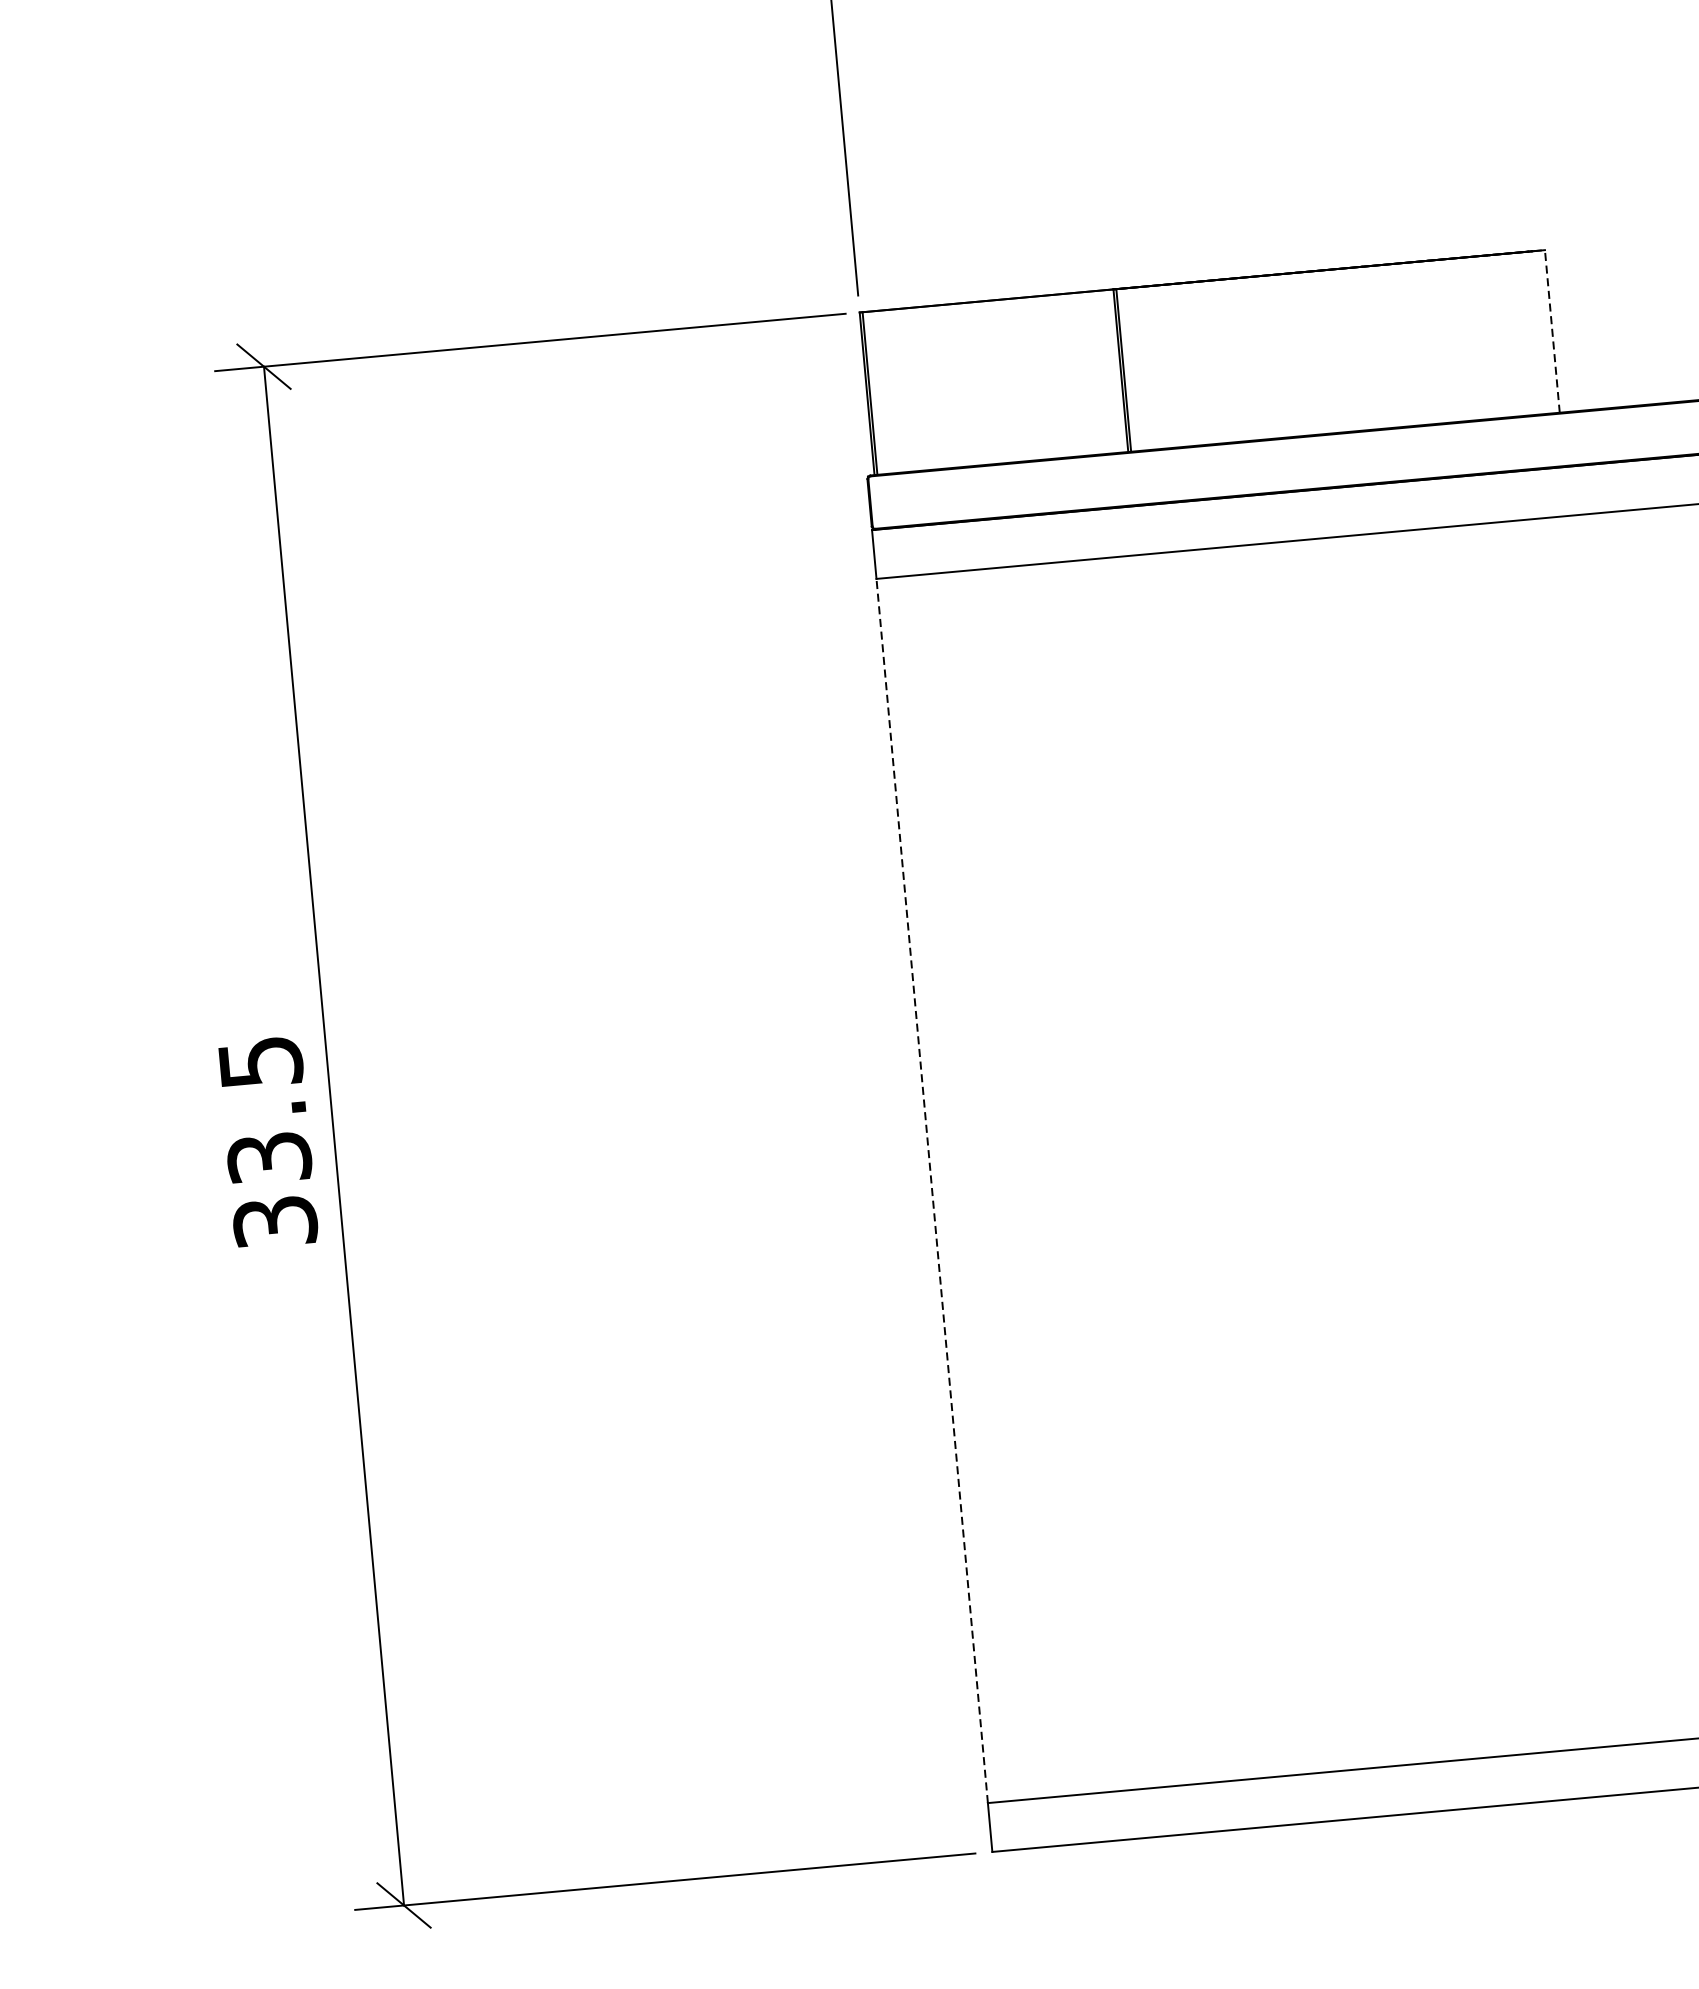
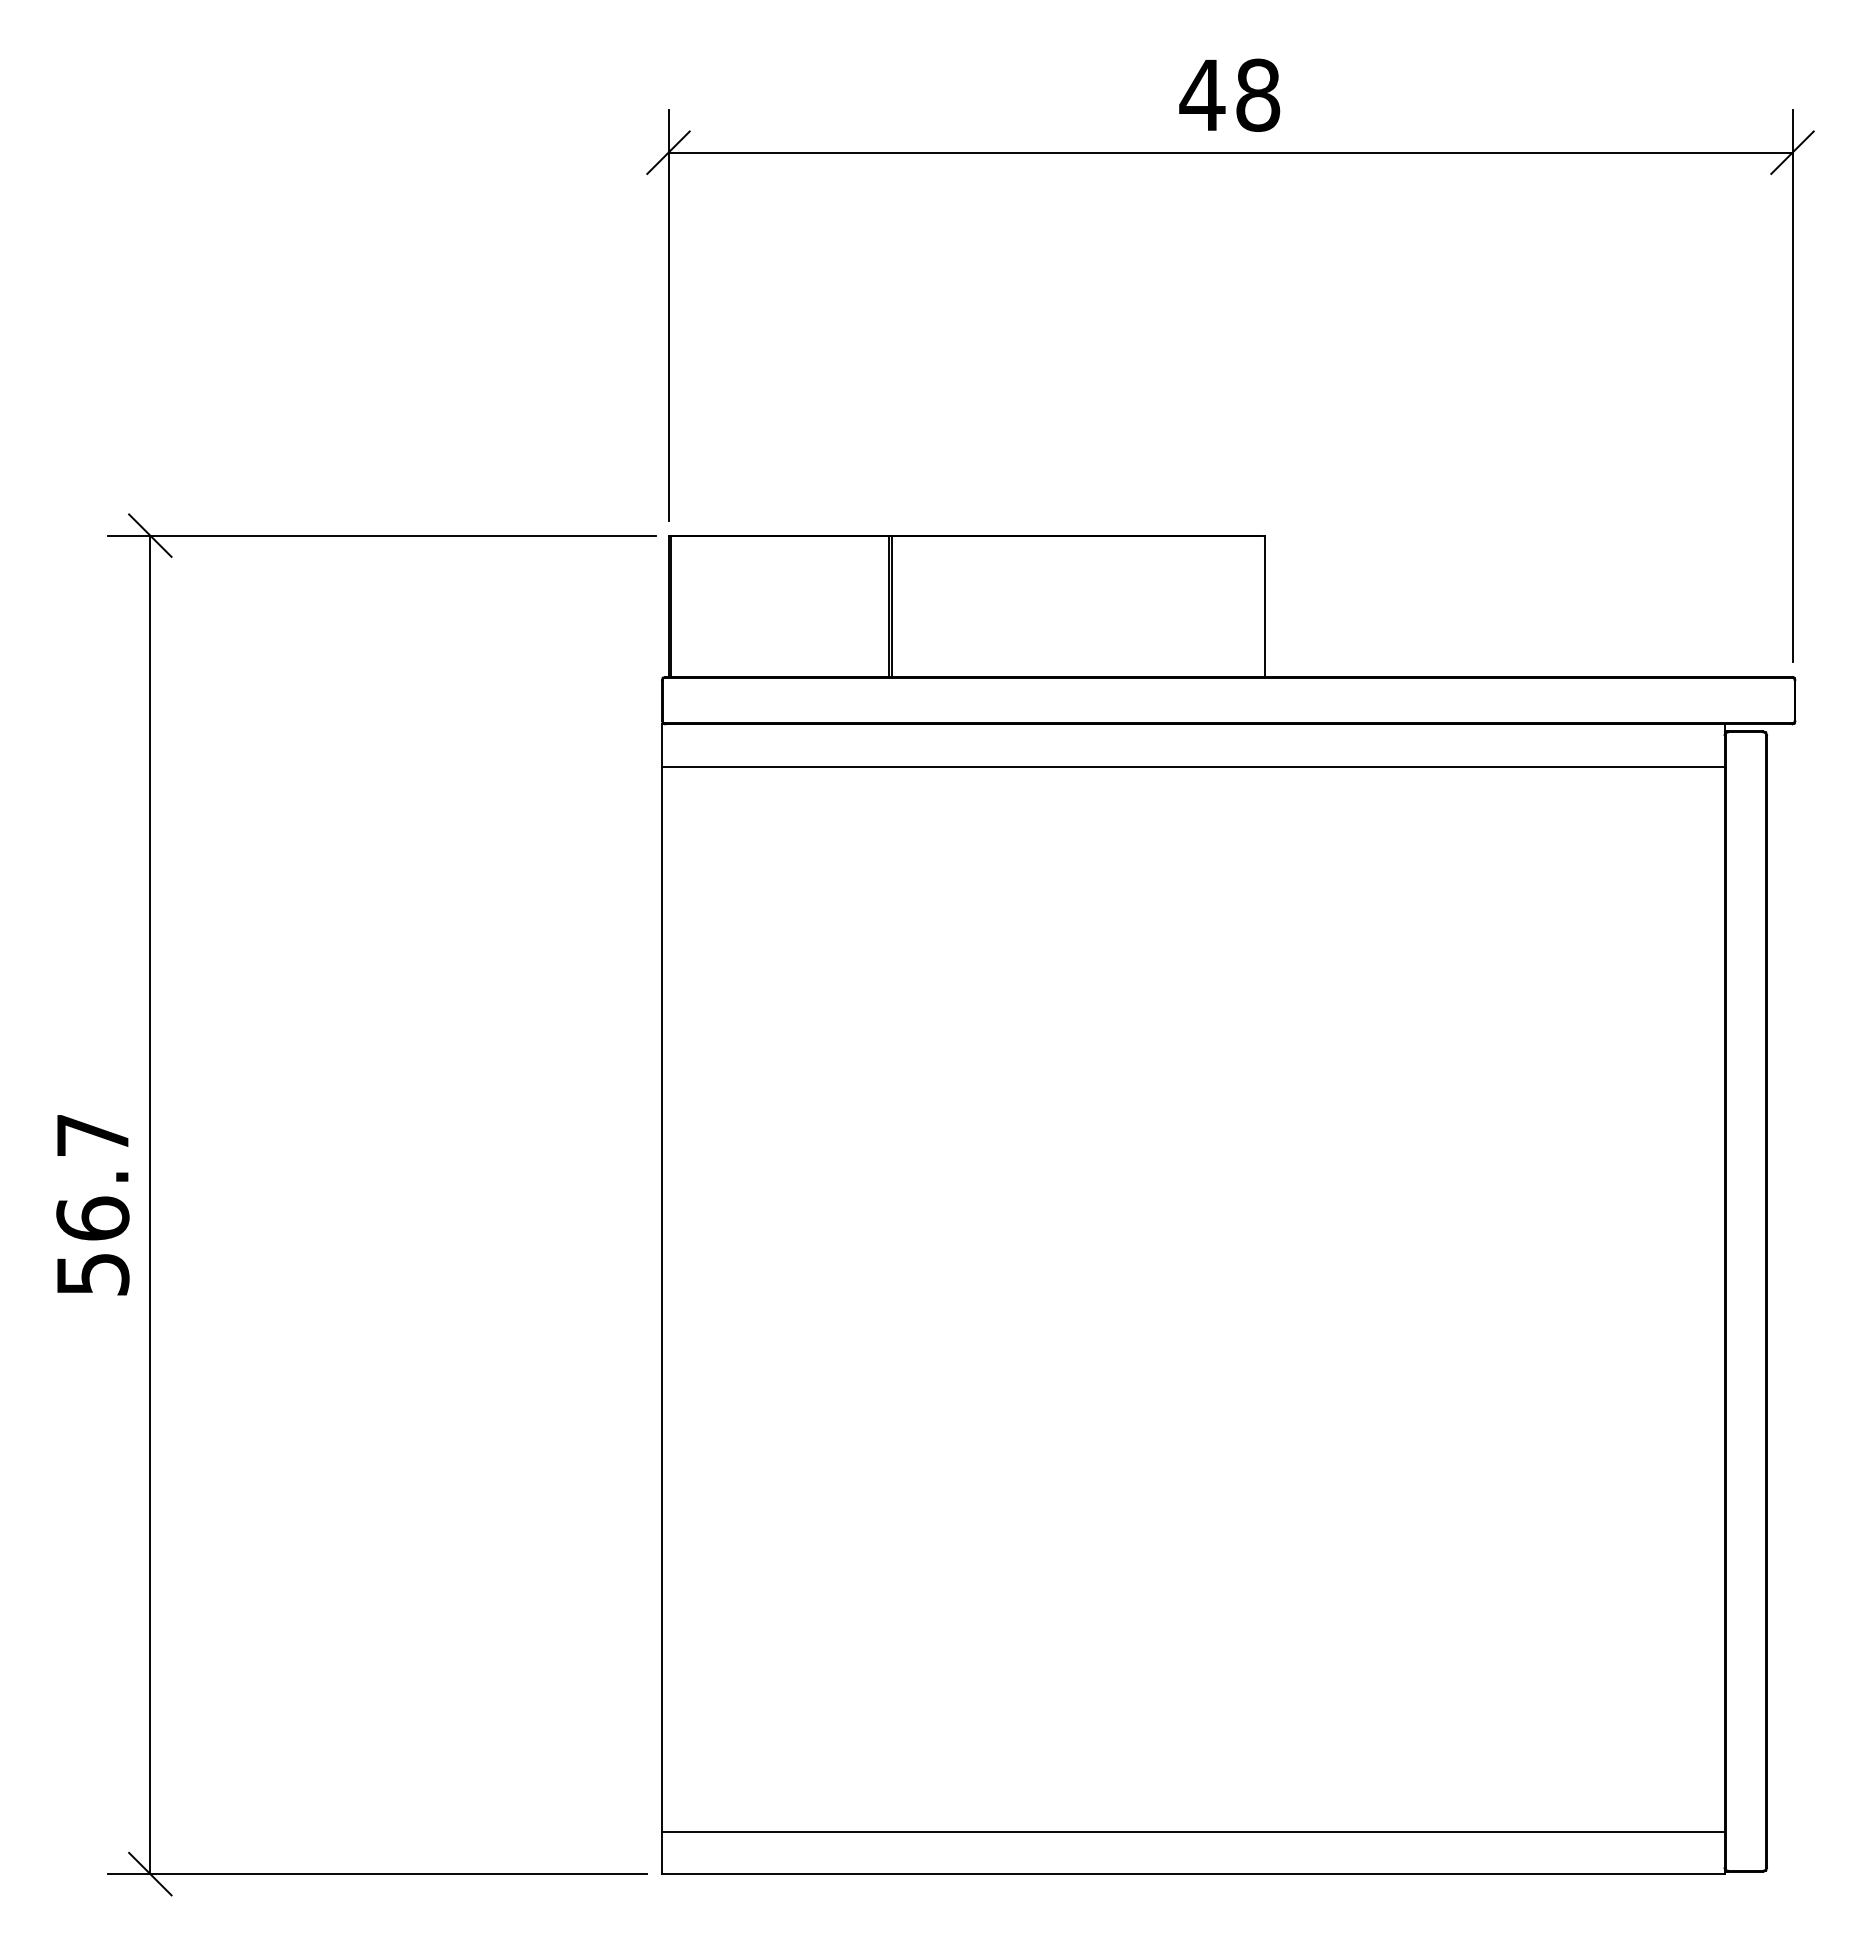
line: (1552, 331) -> (1264, 606), dashed -> solid
text: (267, 1142) -> (92, 1205), 33.5 -> 56.7
line: (932, 1190) -> (662, 1298), dashed -> solid

